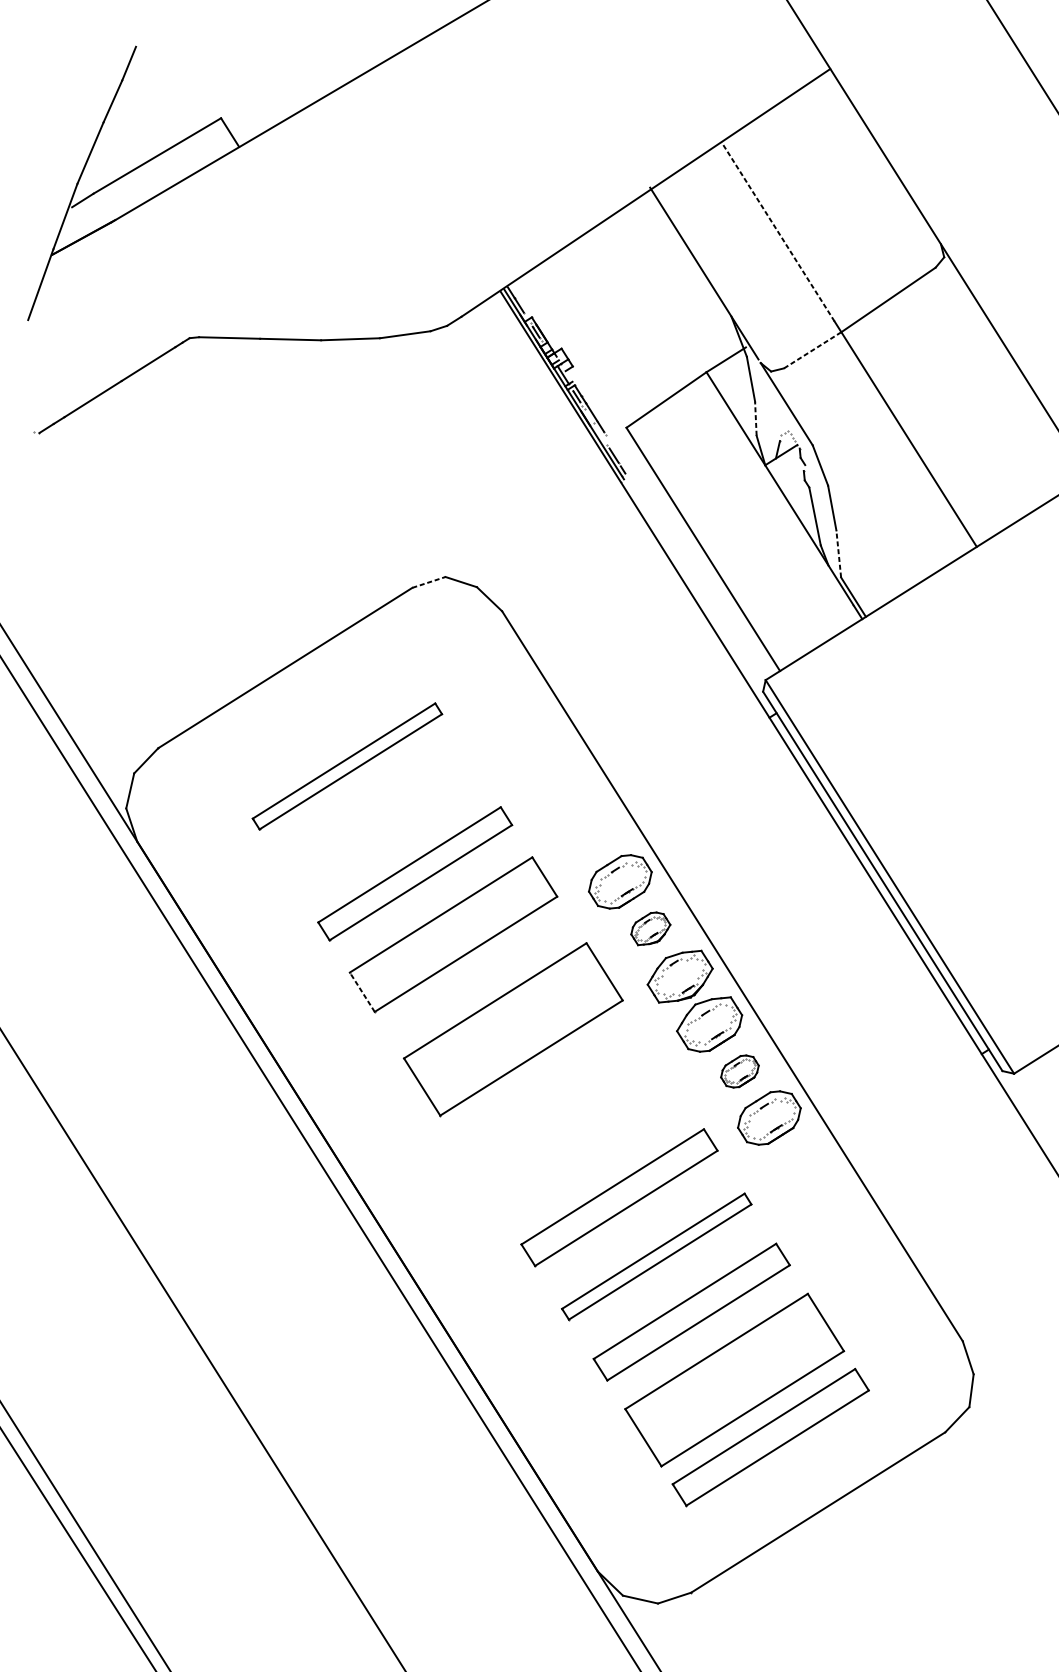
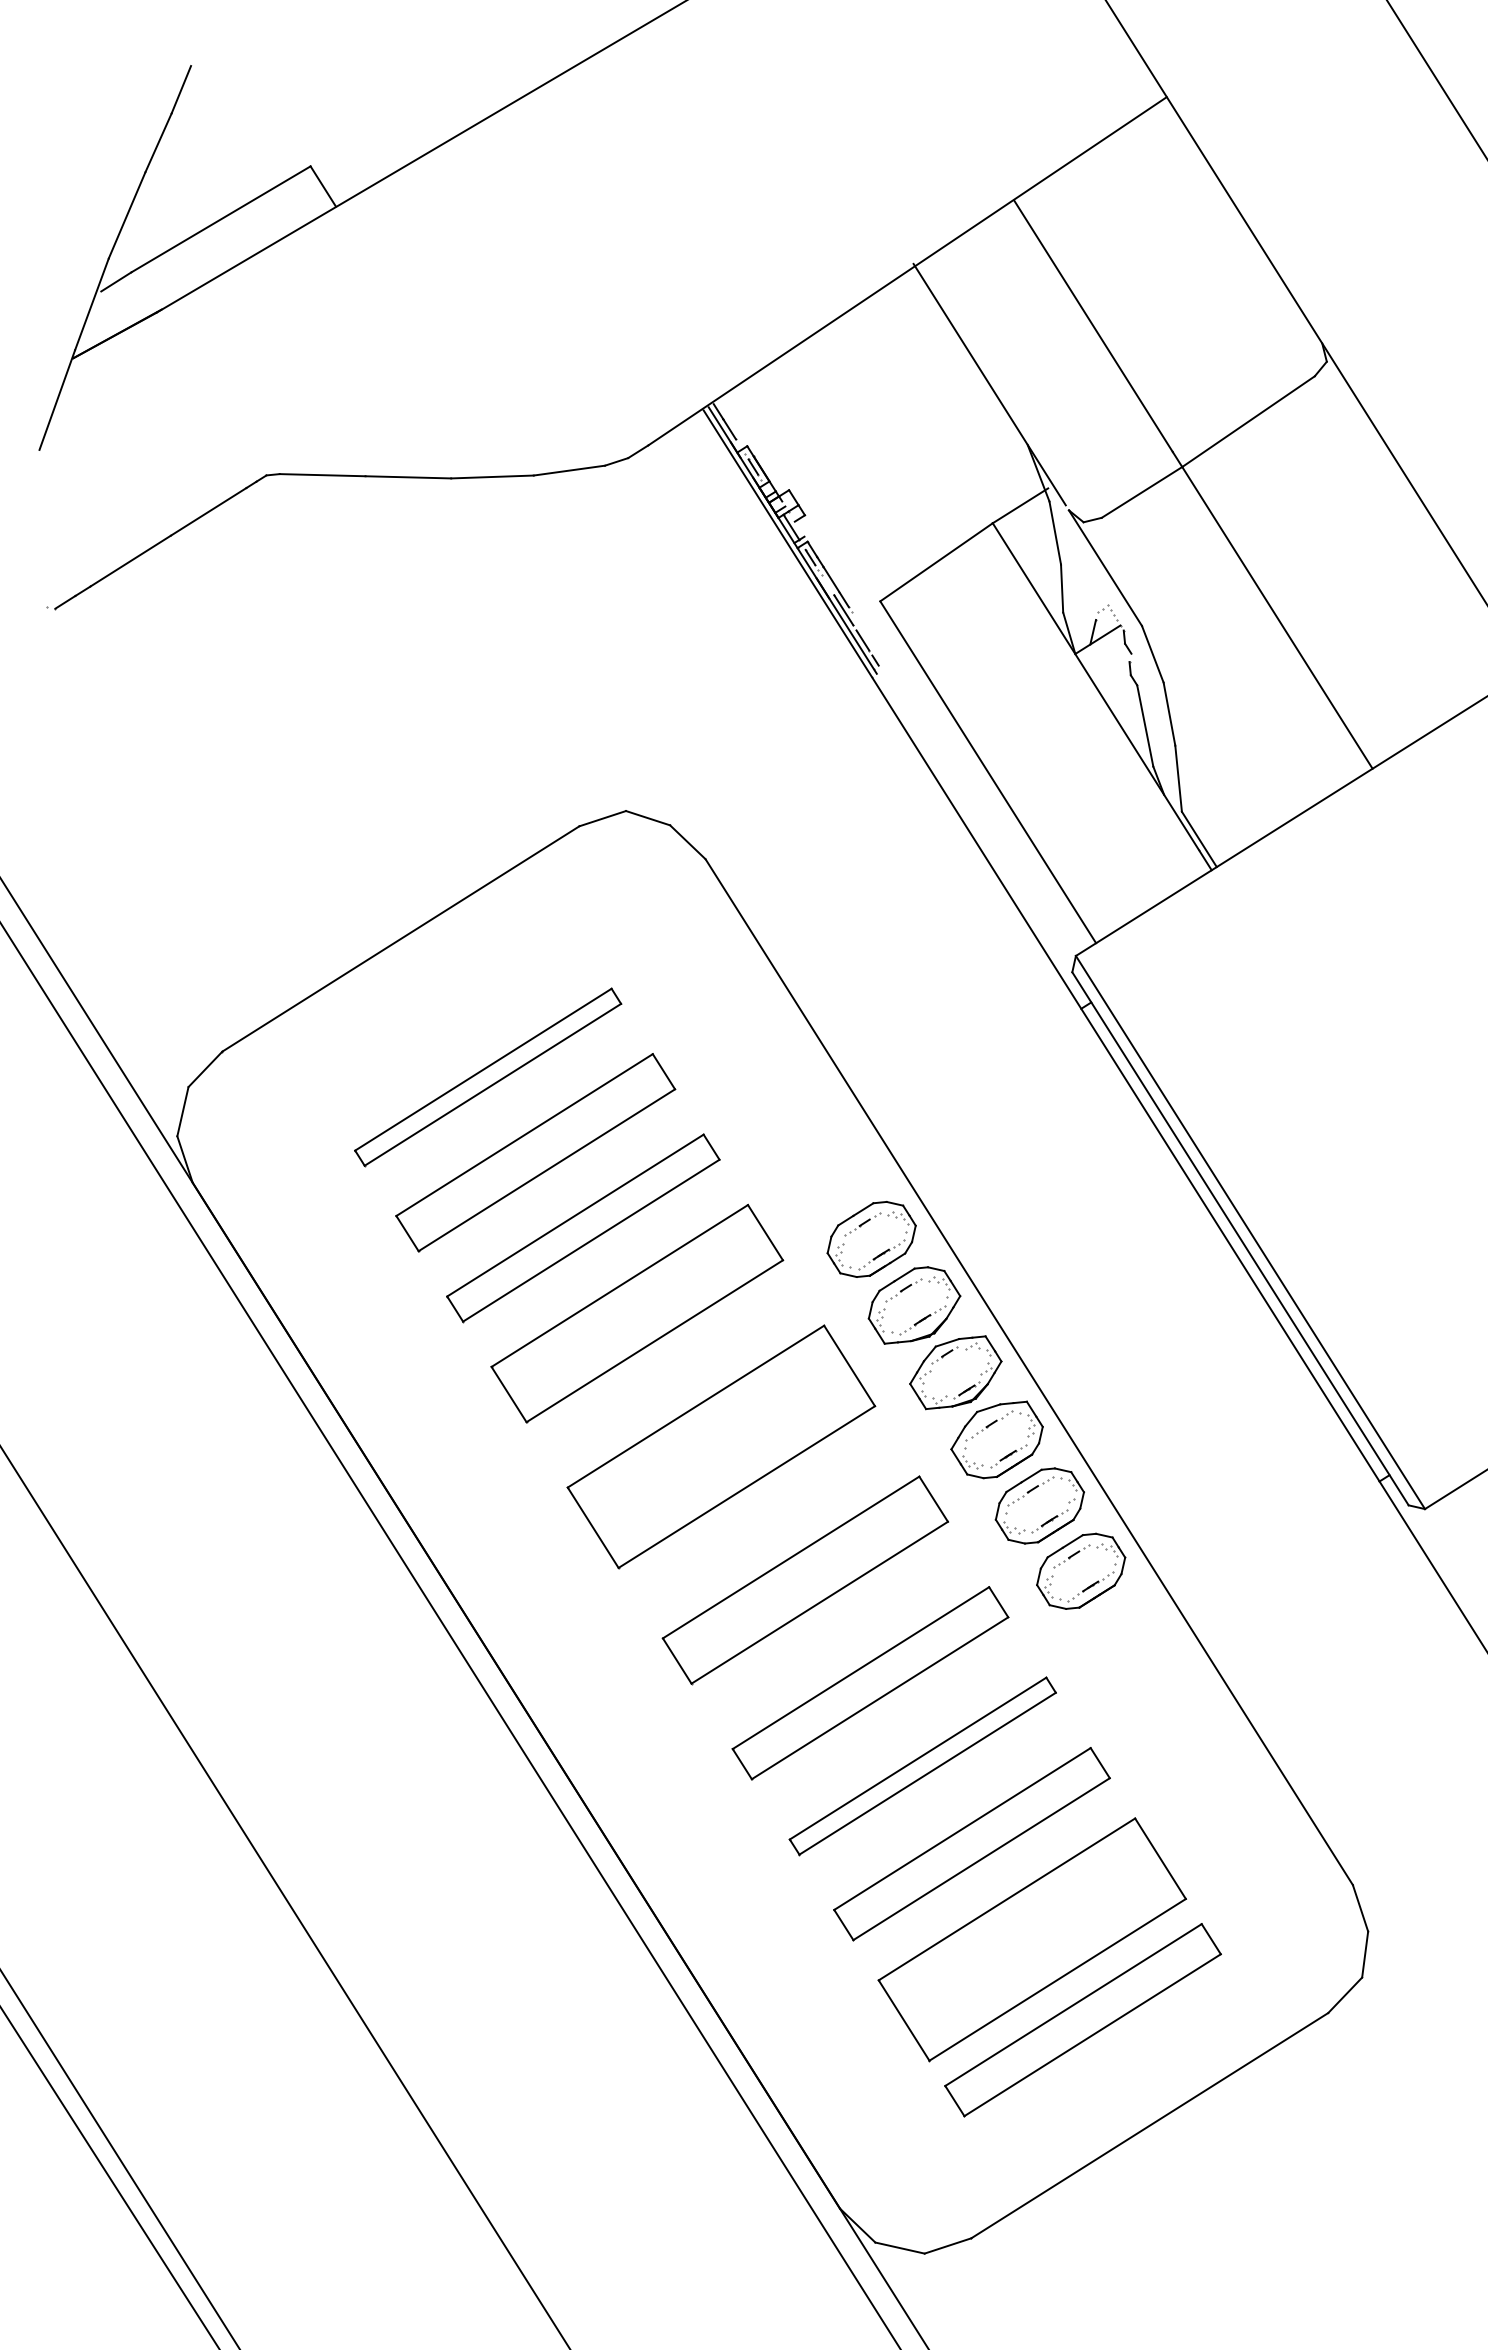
line: (778, 232) -> (1093, 326), dashed -> solid
line: (813, 350) -> (1142, 492), dashed -> solid
line: (756, 418) -> (1062, 588), dashed -> solid
line: (600, 434) -> (843, 610), added
line: (838, 553) -> (1178, 778), dashed -> solid
line: (428, 582) -> (602, 818), dashed -> solid
part: (381, 819) -> (535, 1152), added
part: (650, 928) -> (914, 1305), size x1.67
line: (362, 992) -> (509, 1394), dashed -> solid
part: (739, 1071) -> (1039, 1505), size x1.67
part: (572, 1124) -> (804, 1580), added

